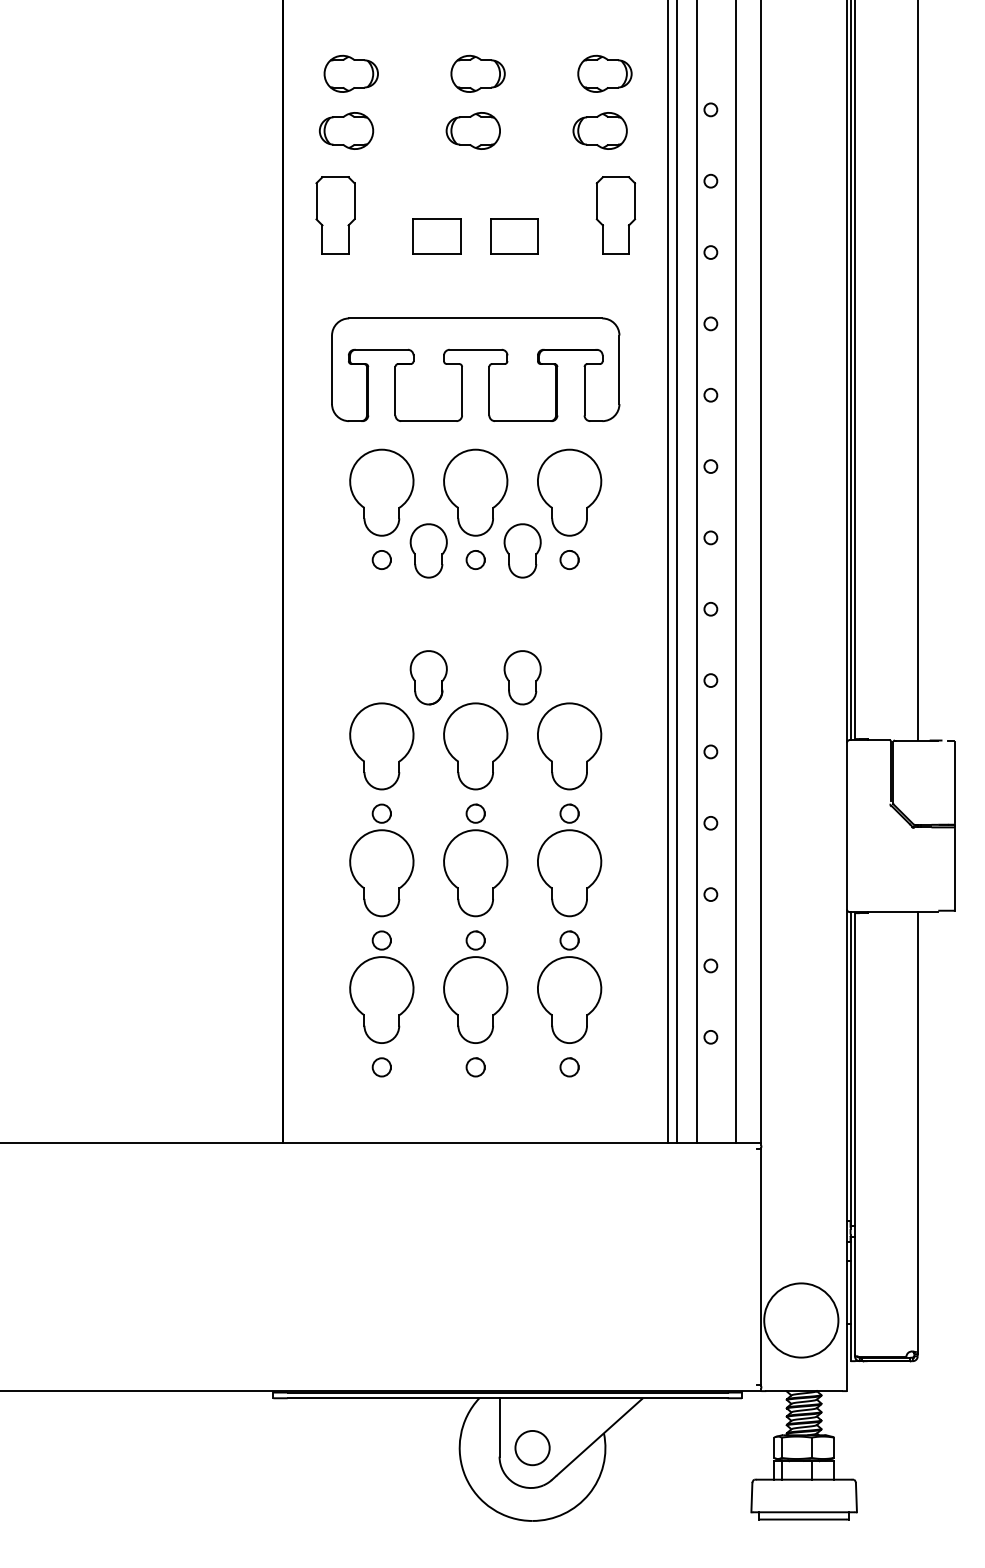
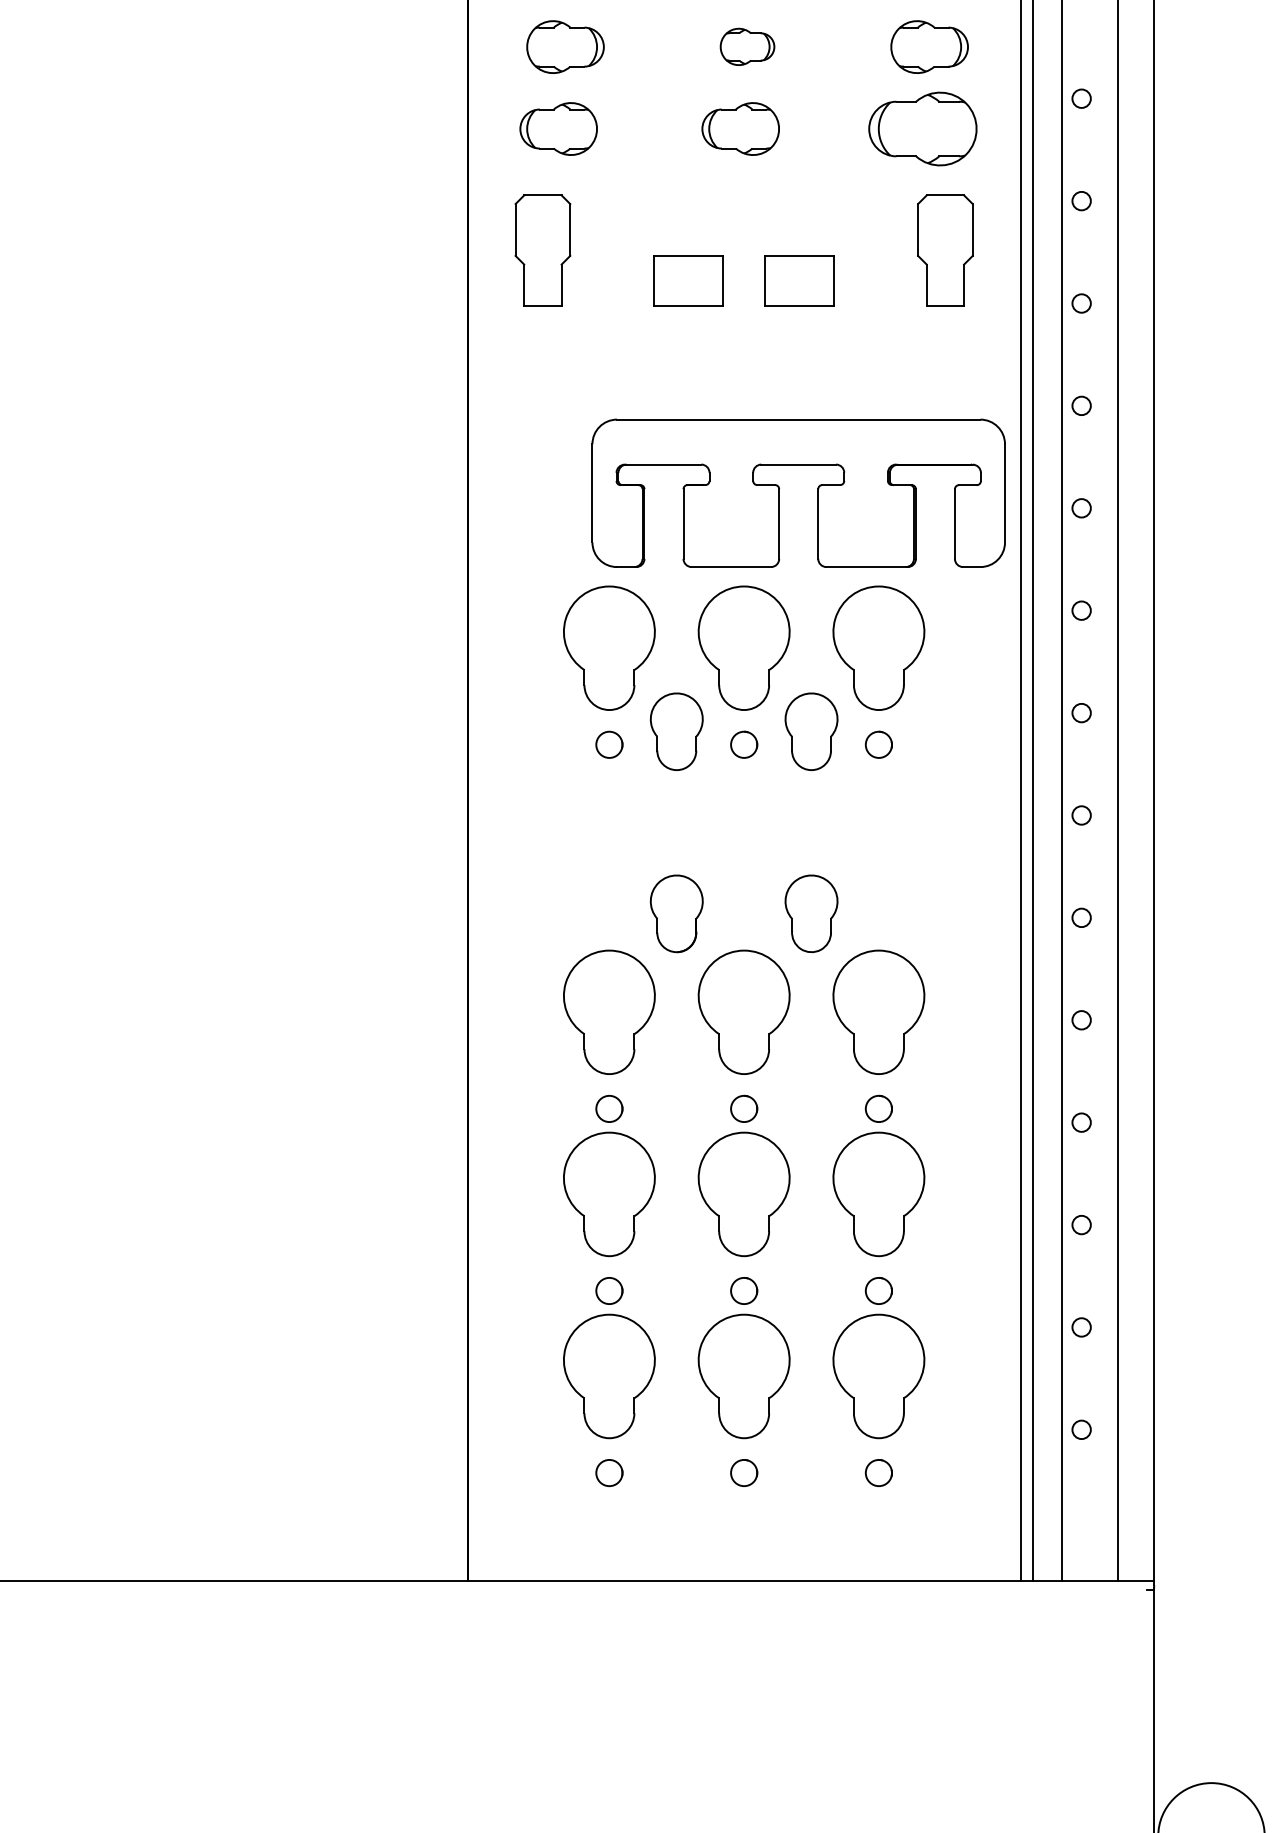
part: (477, 73) -> (746, 46), size x0.7
part: (599, 130) -> (921, 128), size x1.4
part: (462, 369) -> (779, 492), moved

